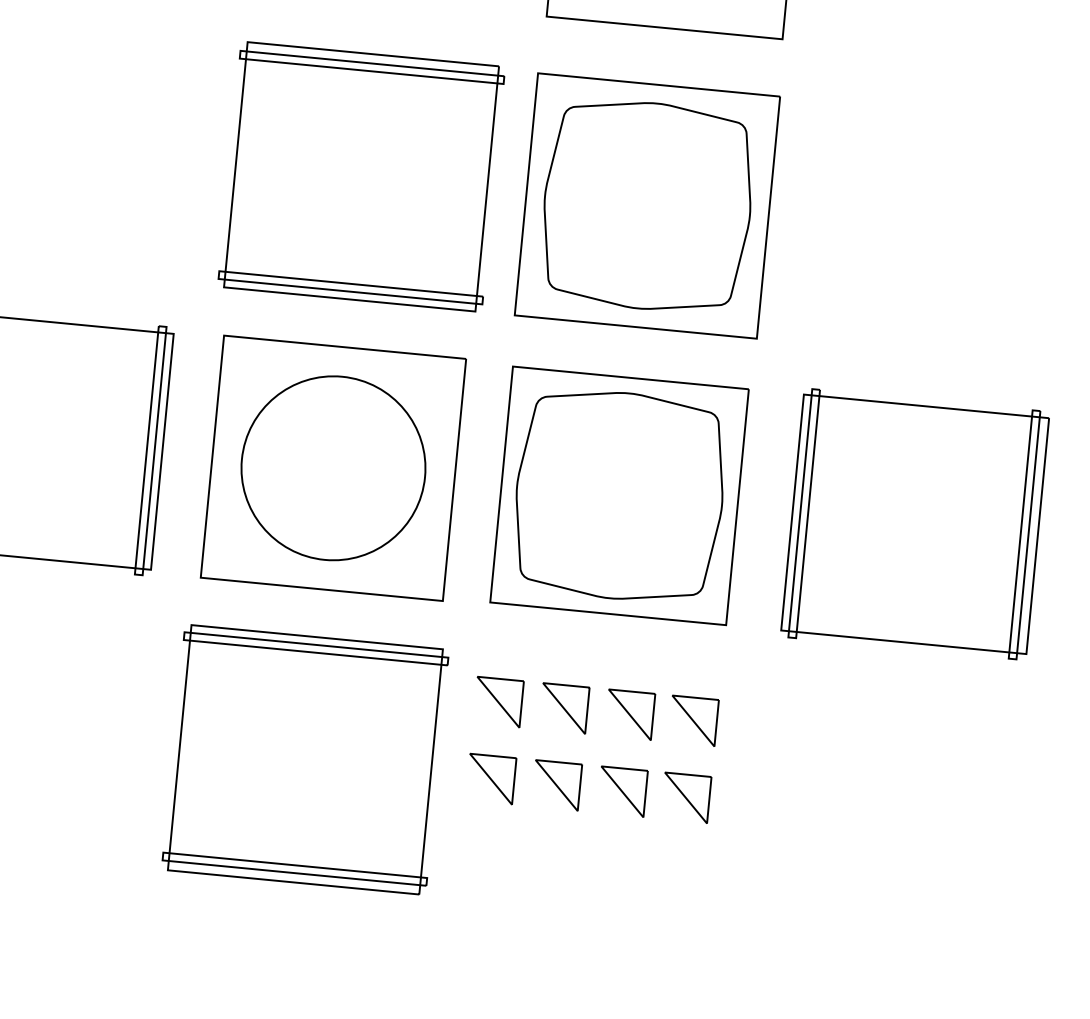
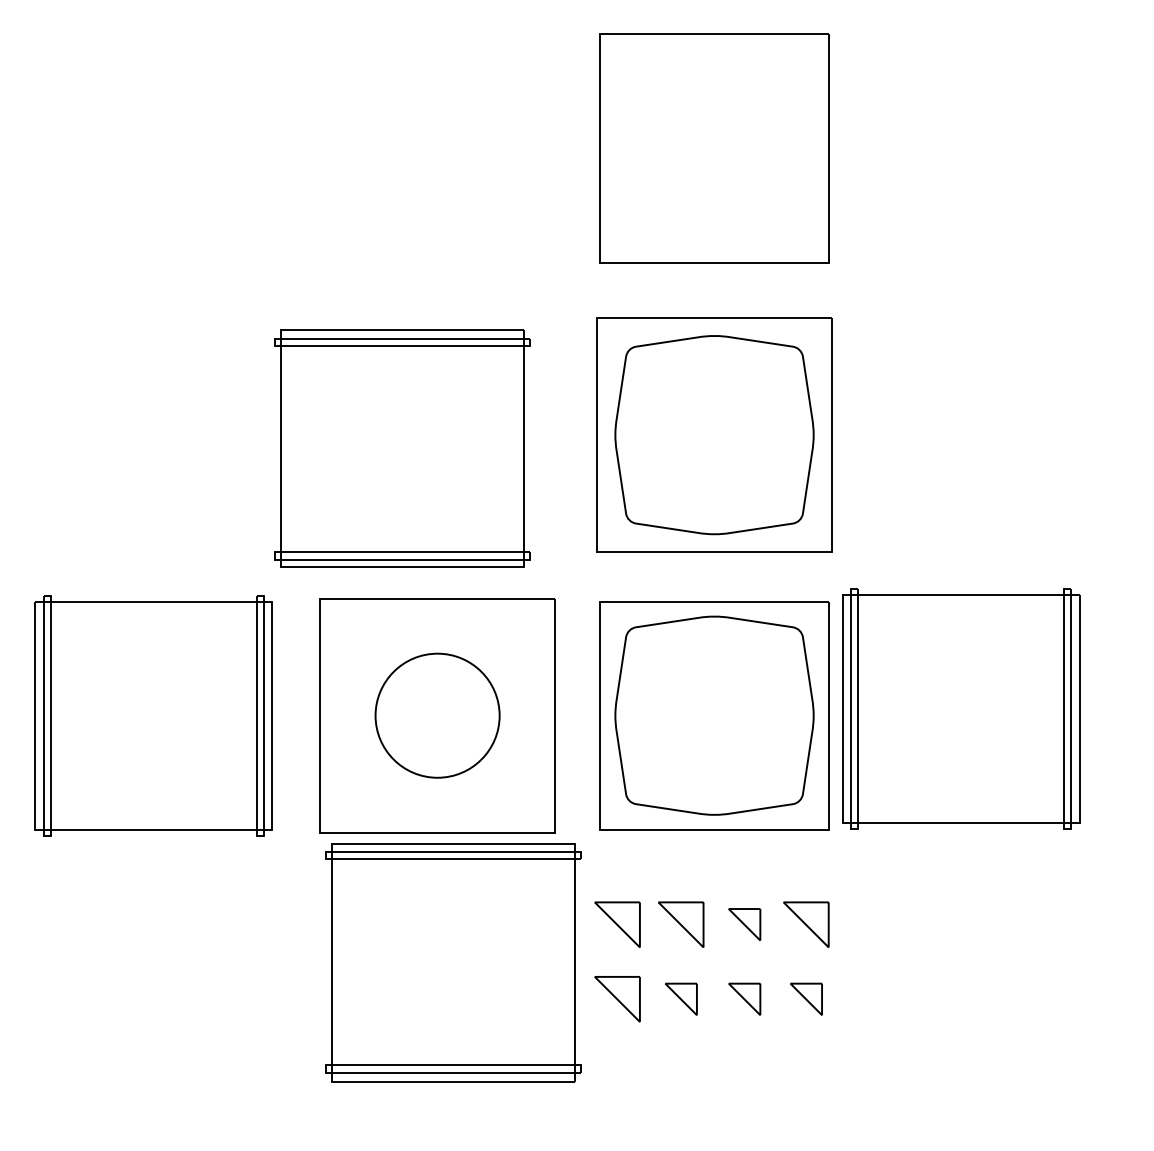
part: (361, 176) -> (402, 448), moved
circle: (333, 468) -> (437, 715), size x0.7
part: (914, 524) -> (961, 708), moved
part: (629, 714) -> (744, 924), size x0.7
part: (305, 759) -> (453, 962), moved
part: (557, 785) -> (681, 999), size x0.7
part: (622, 791) -> (744, 999), size x0.7
part: (686, 798) -> (806, 999), size x0.7

